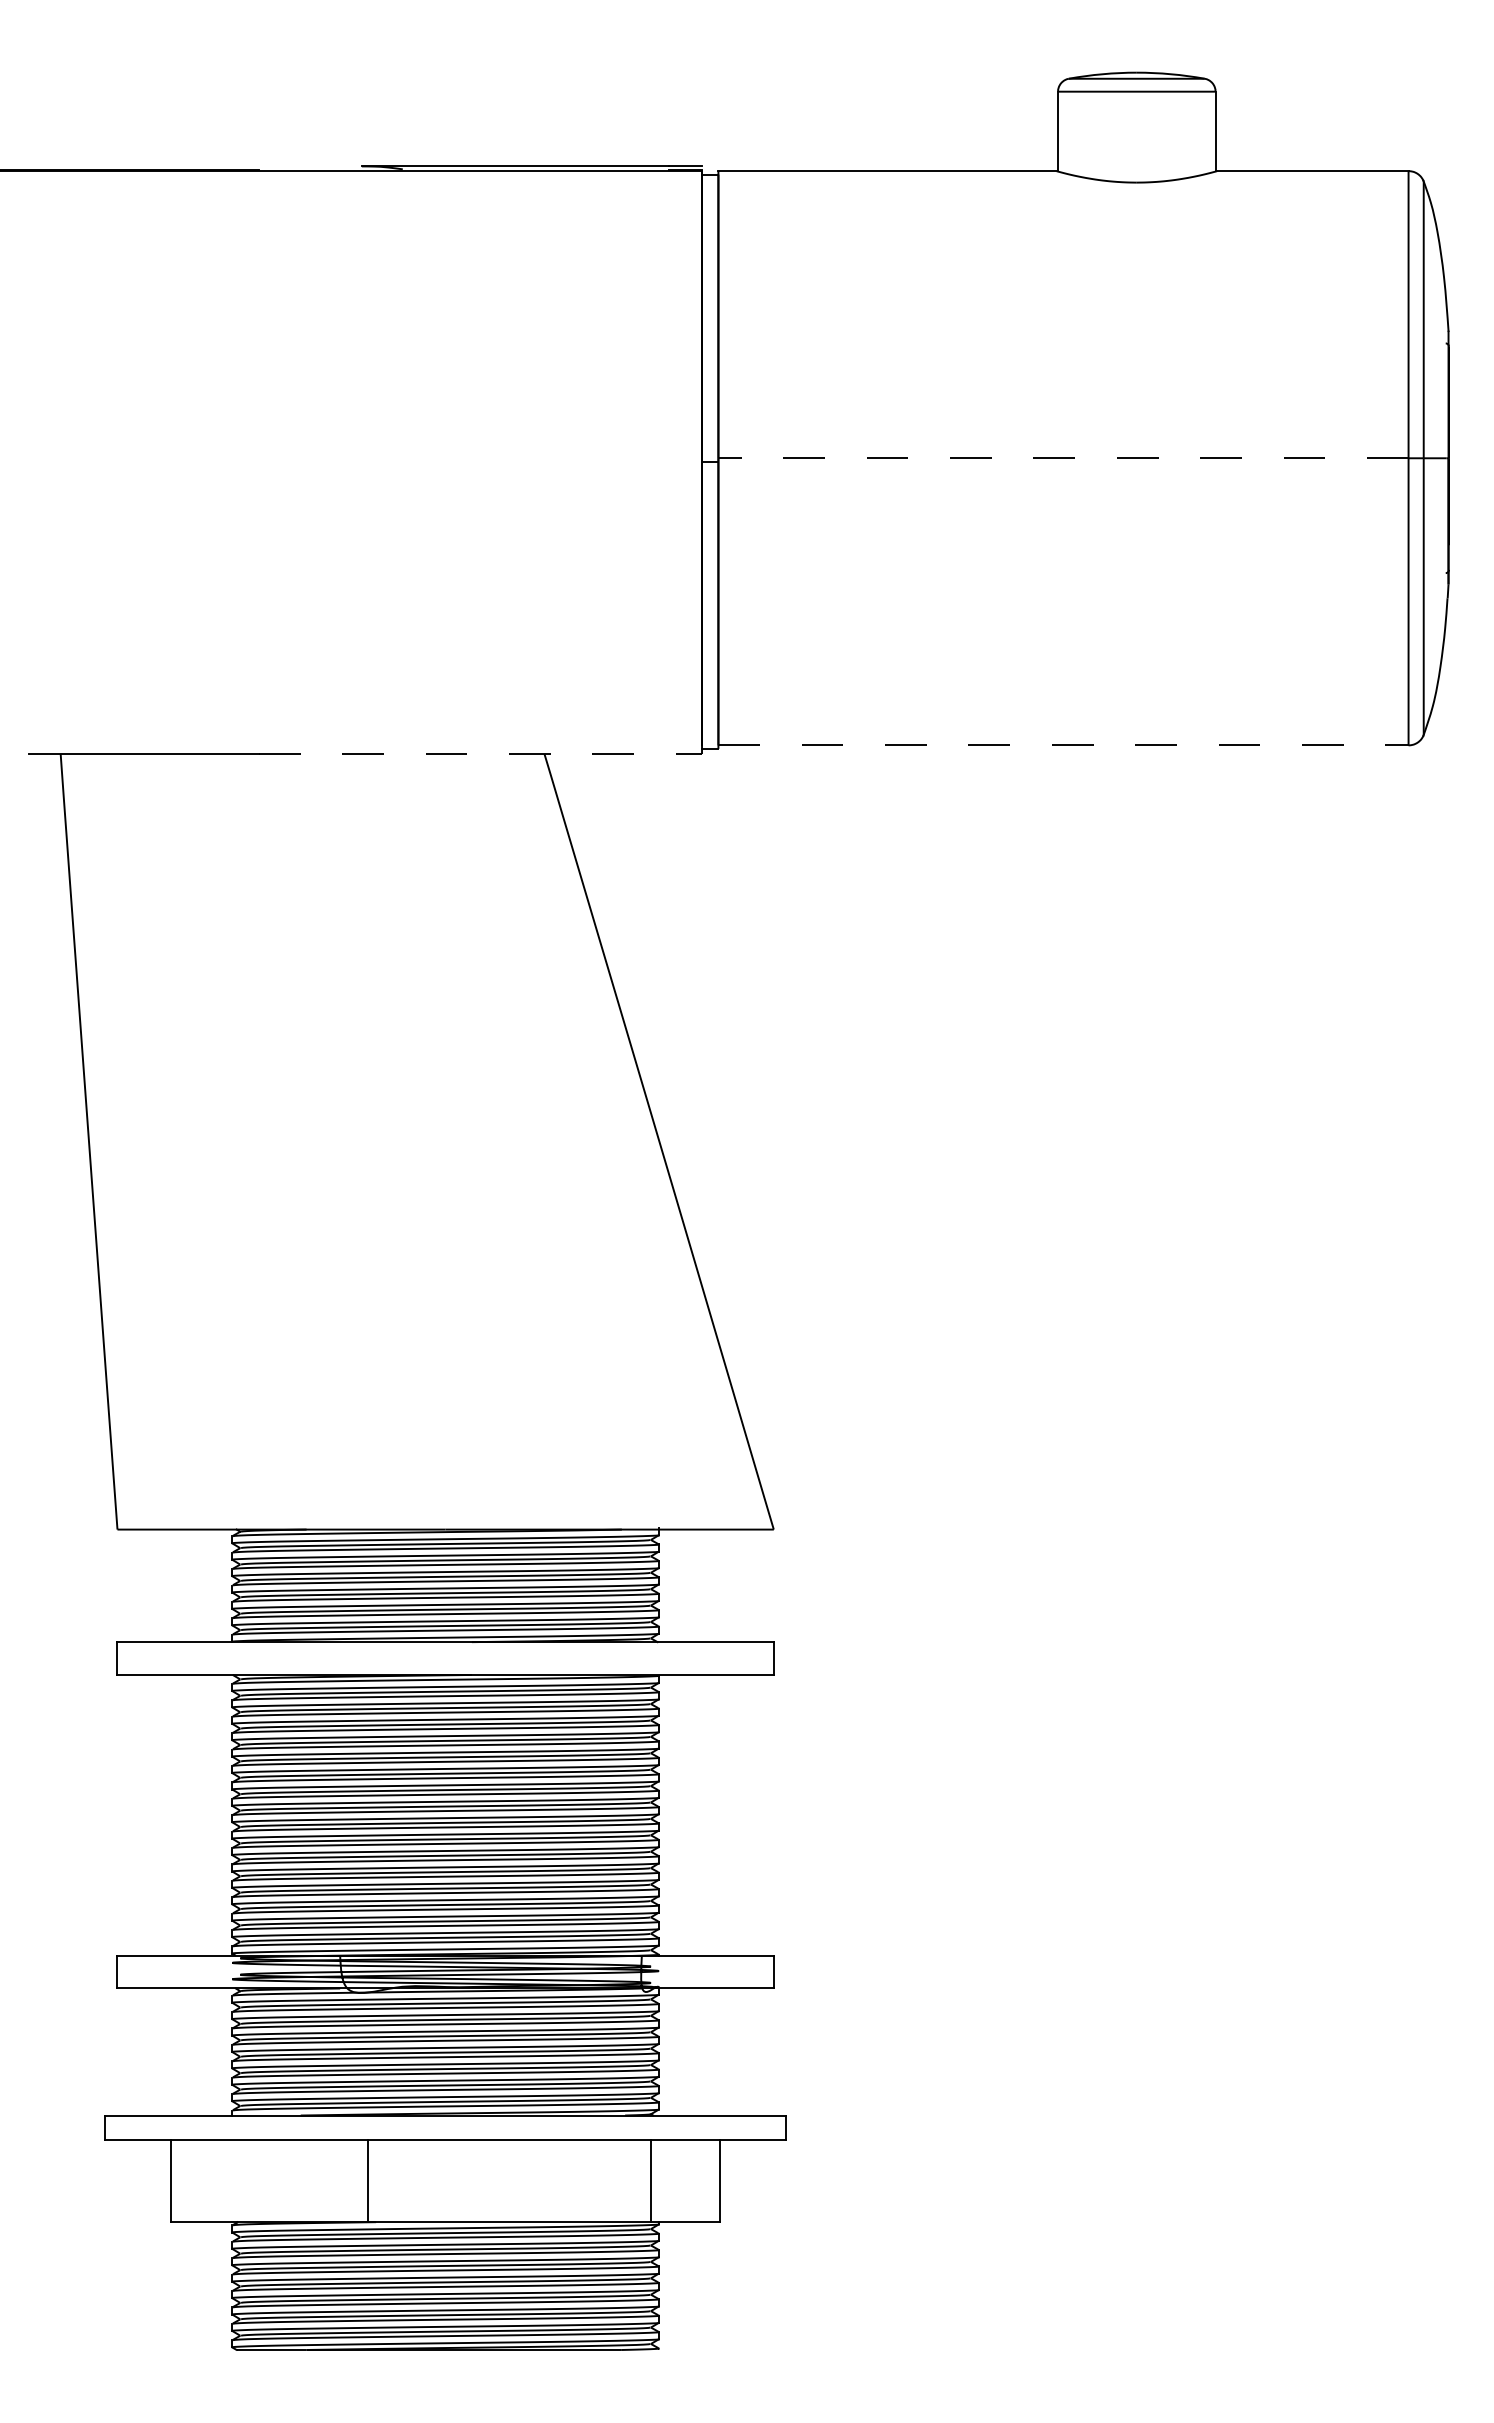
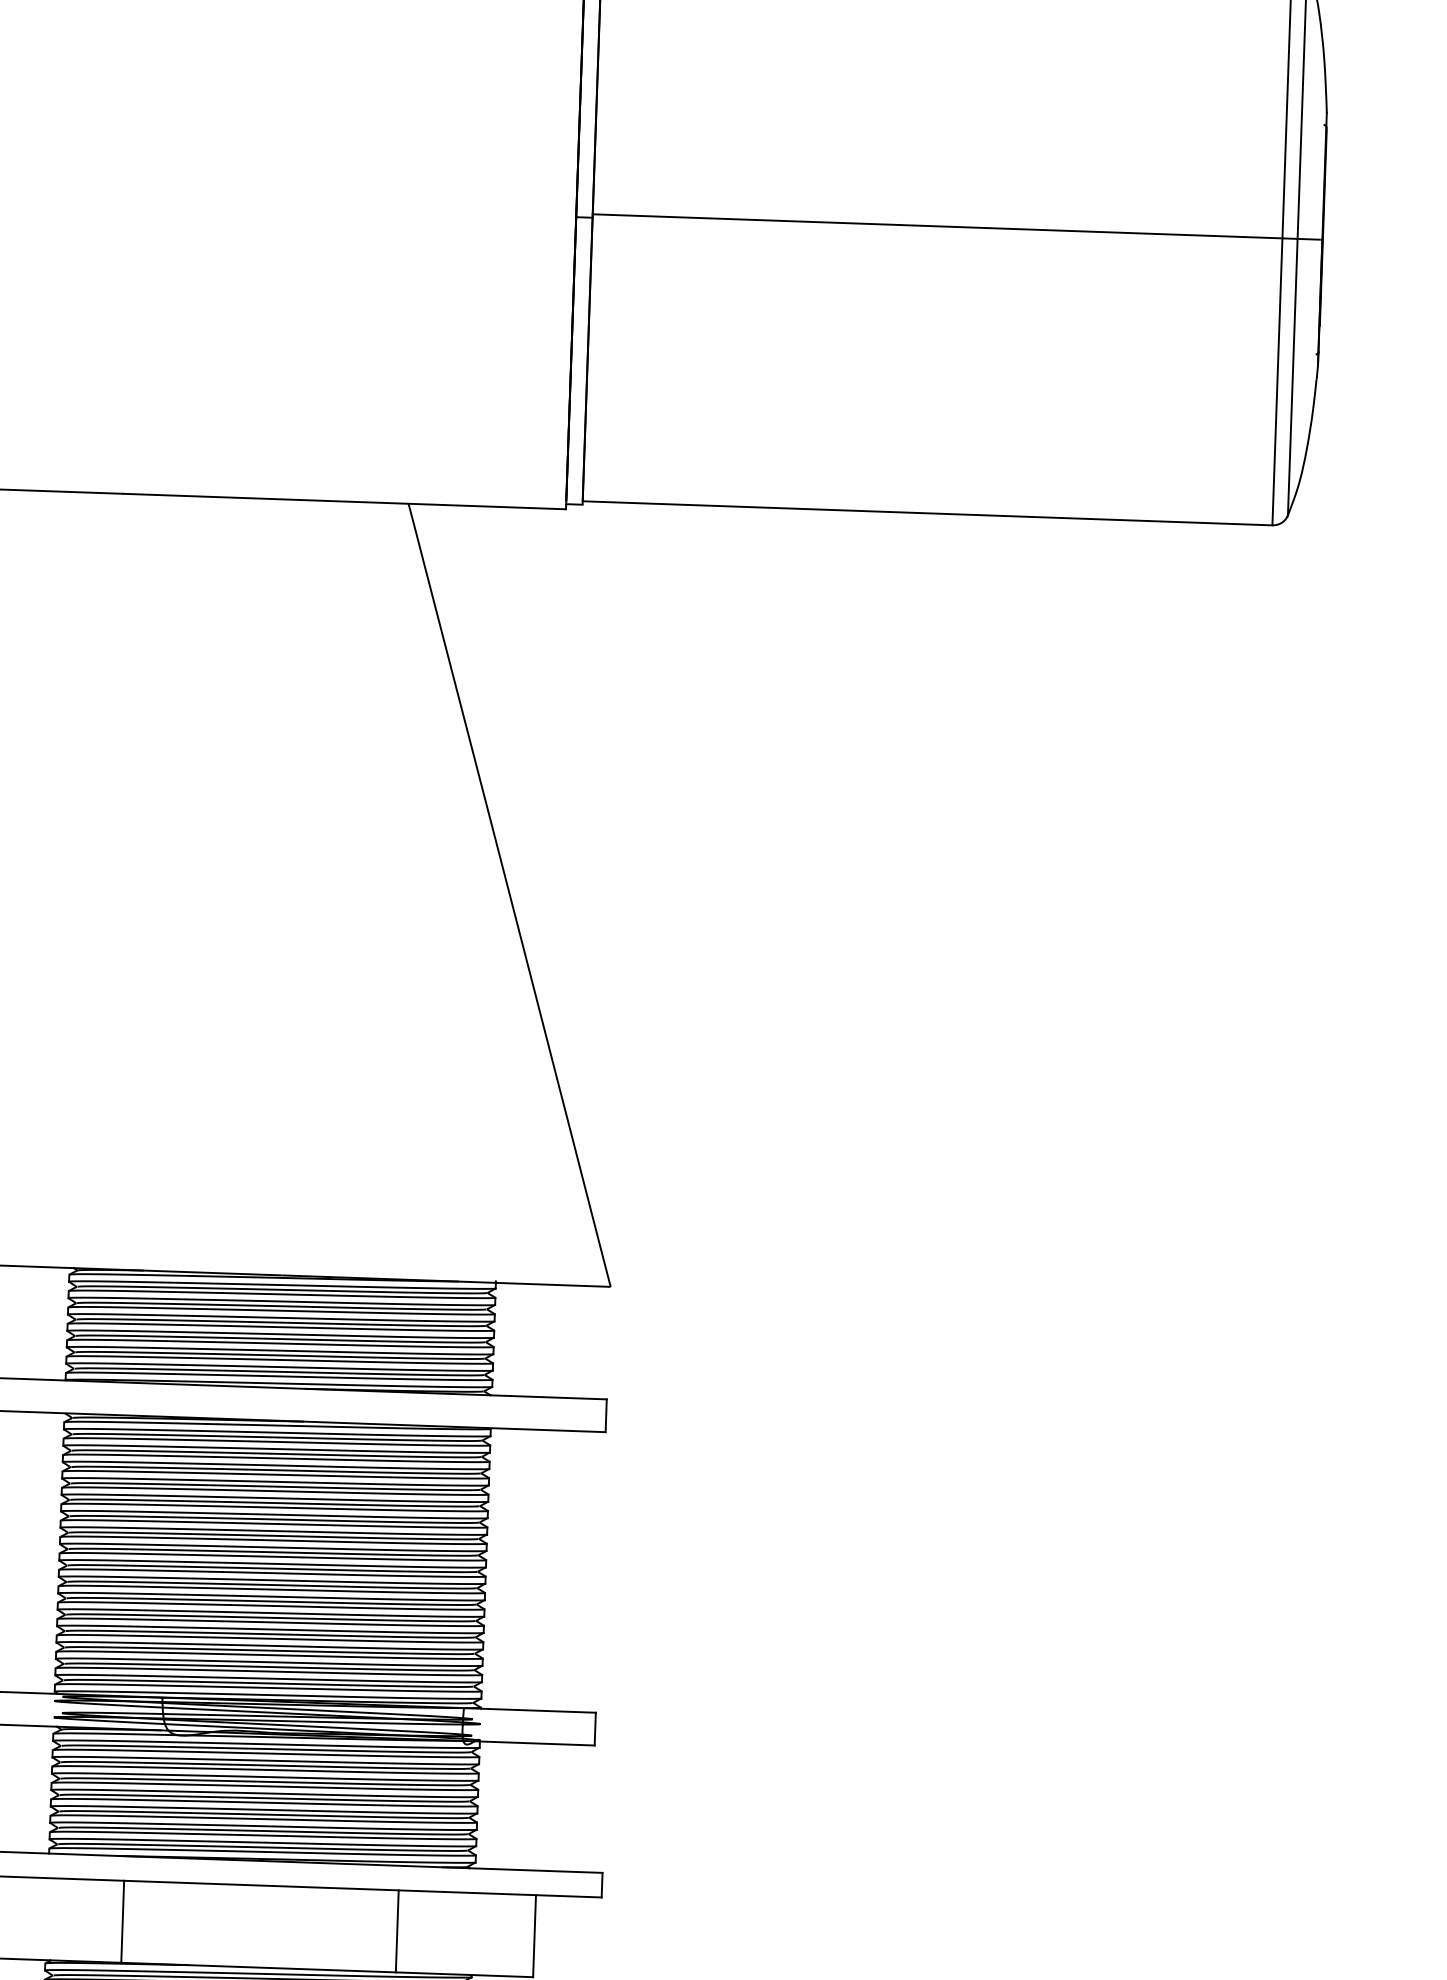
line: (1062, 458) -> (936, 226), dashed -> solid
line: (1063, 745) -> (927, 513), dashed -> solid
line: (481, 754) -> (345, 502), dashed -> solid
line: (368, 2181) -> (122, 1922), moved
line: (651, 2181) -> (397, 1931), moved

